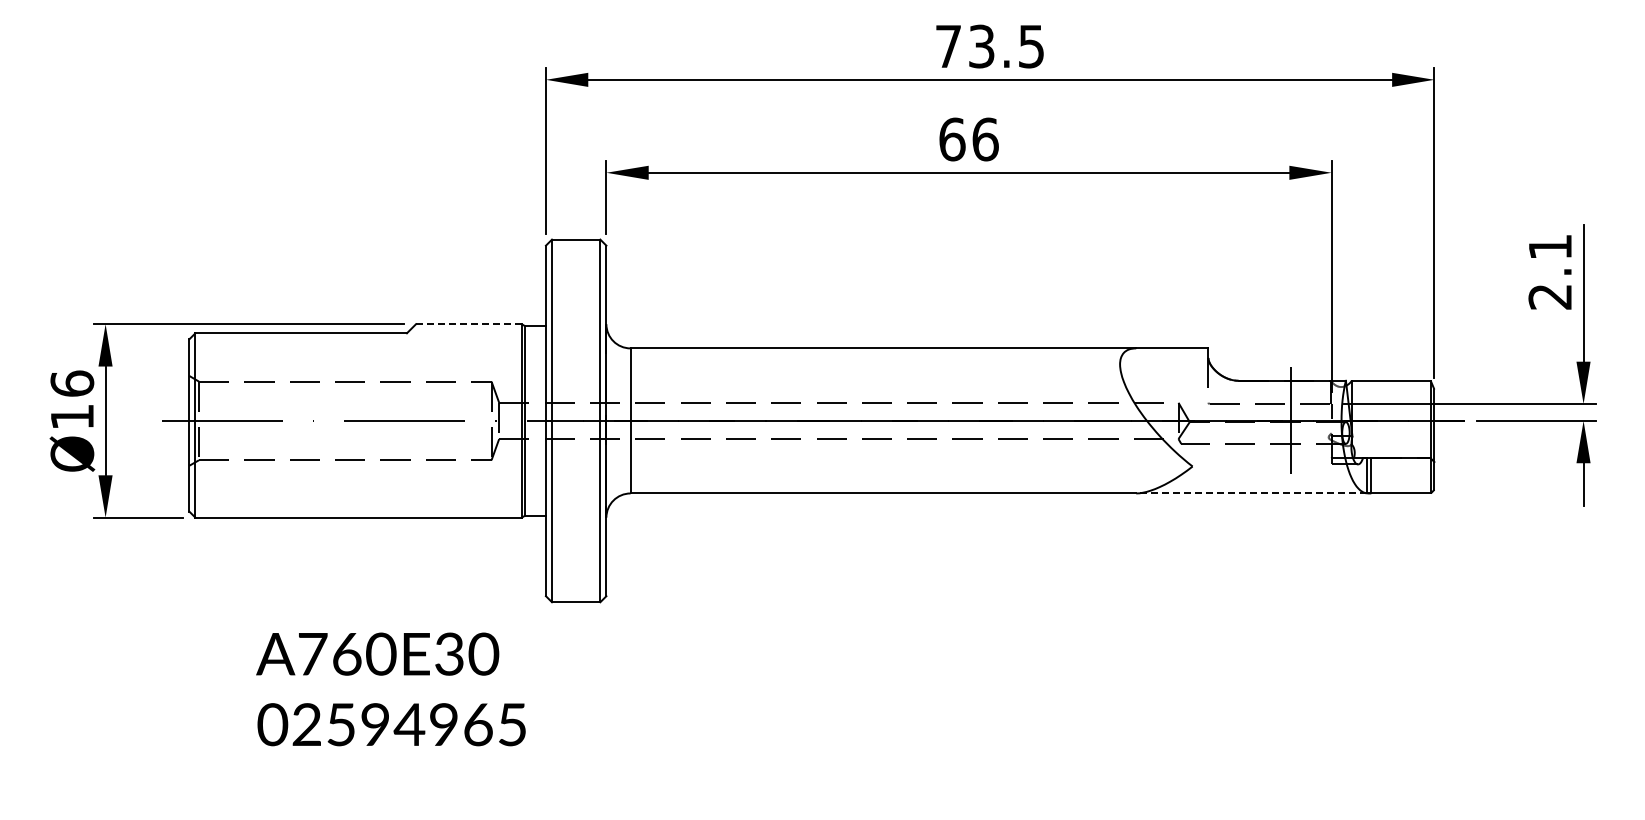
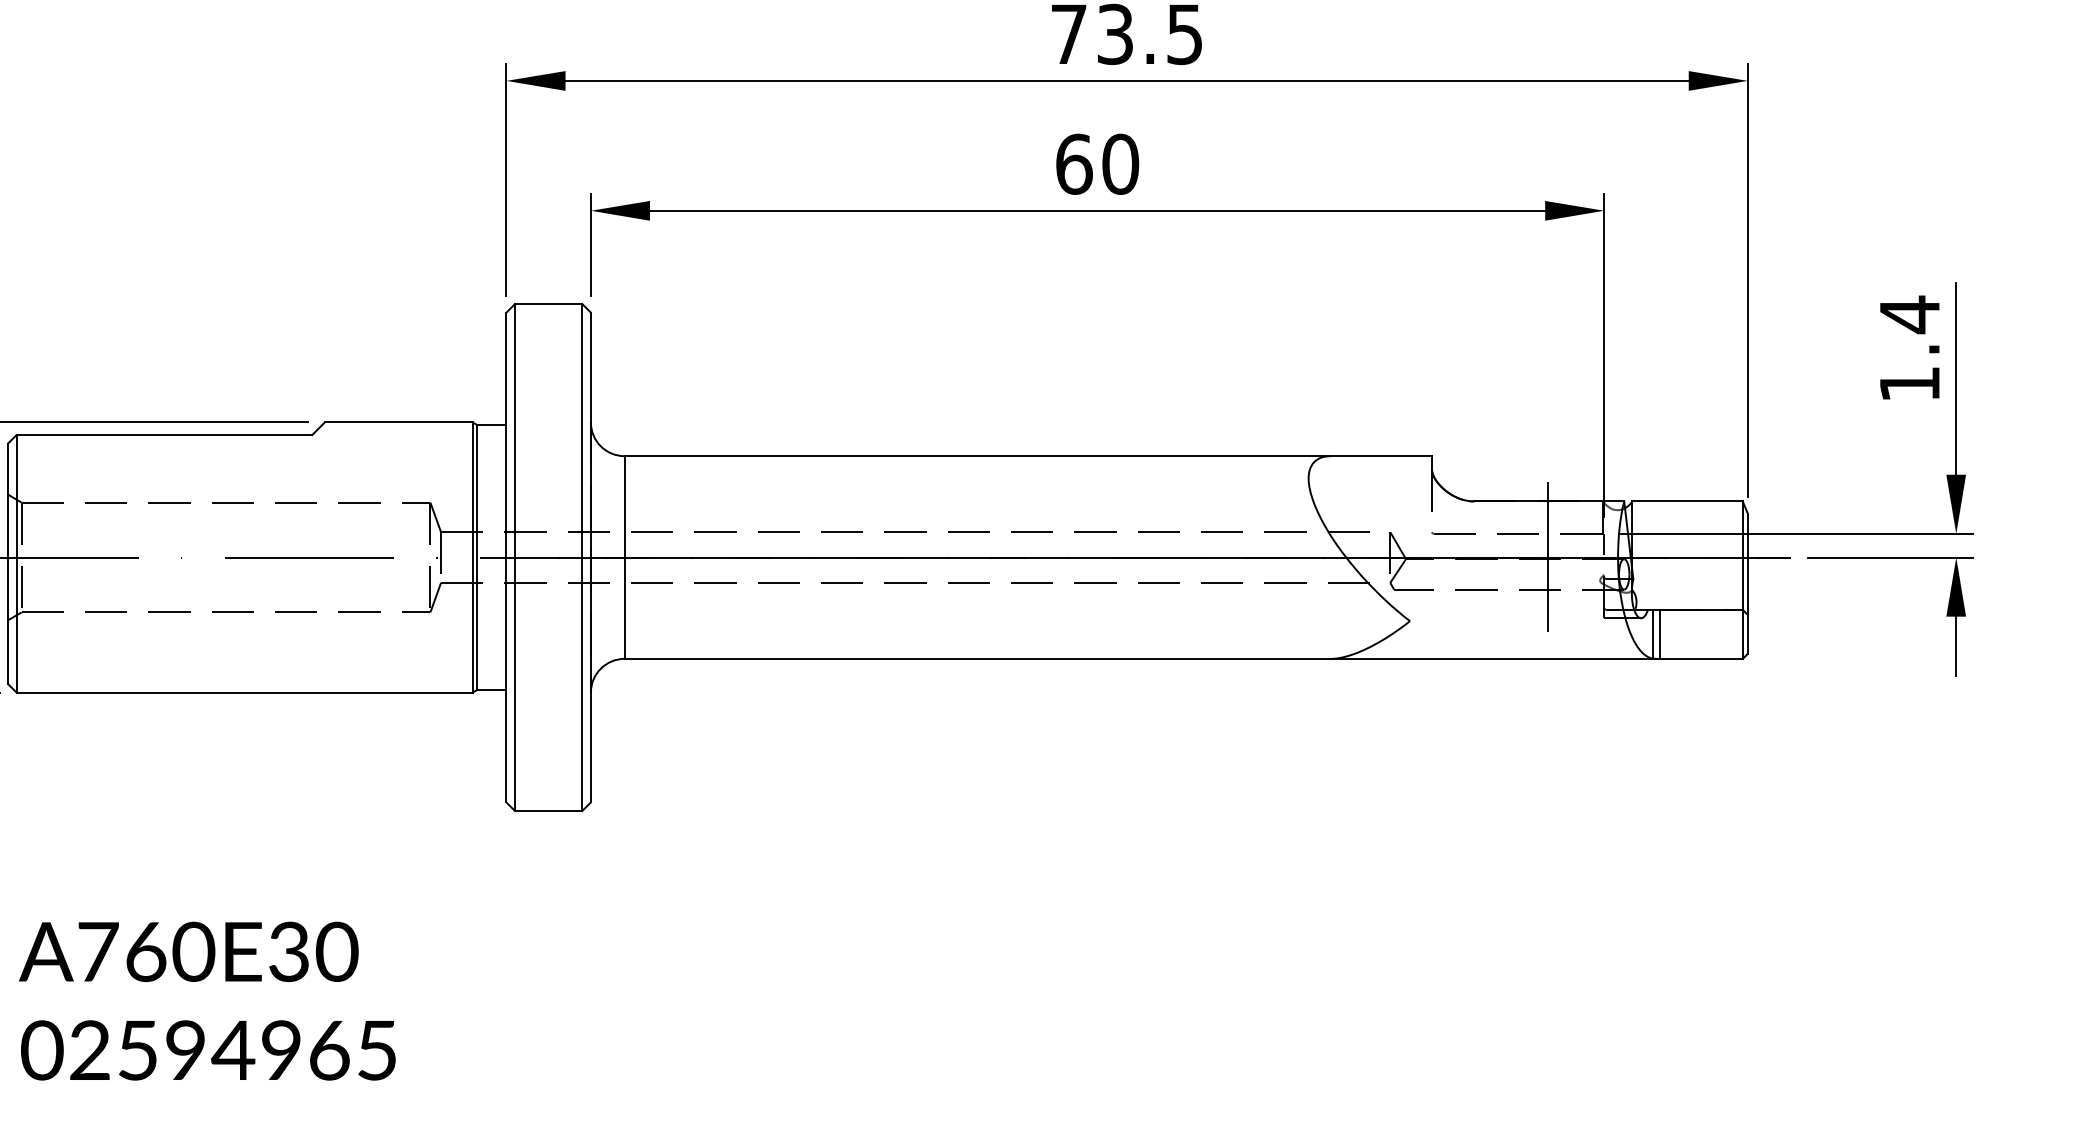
text: (985, 139) -> (1120, 164), 66 -> 60
text: (1549, 271) -> (1908, 348), 2.1 -> 1.4
line: (469, 324) -> (399, 422), dashed -> solid
line: (1250, 493) -> (1490, 658), dashed -> solid
text: (390, 689) -> (206, 1001), moved

